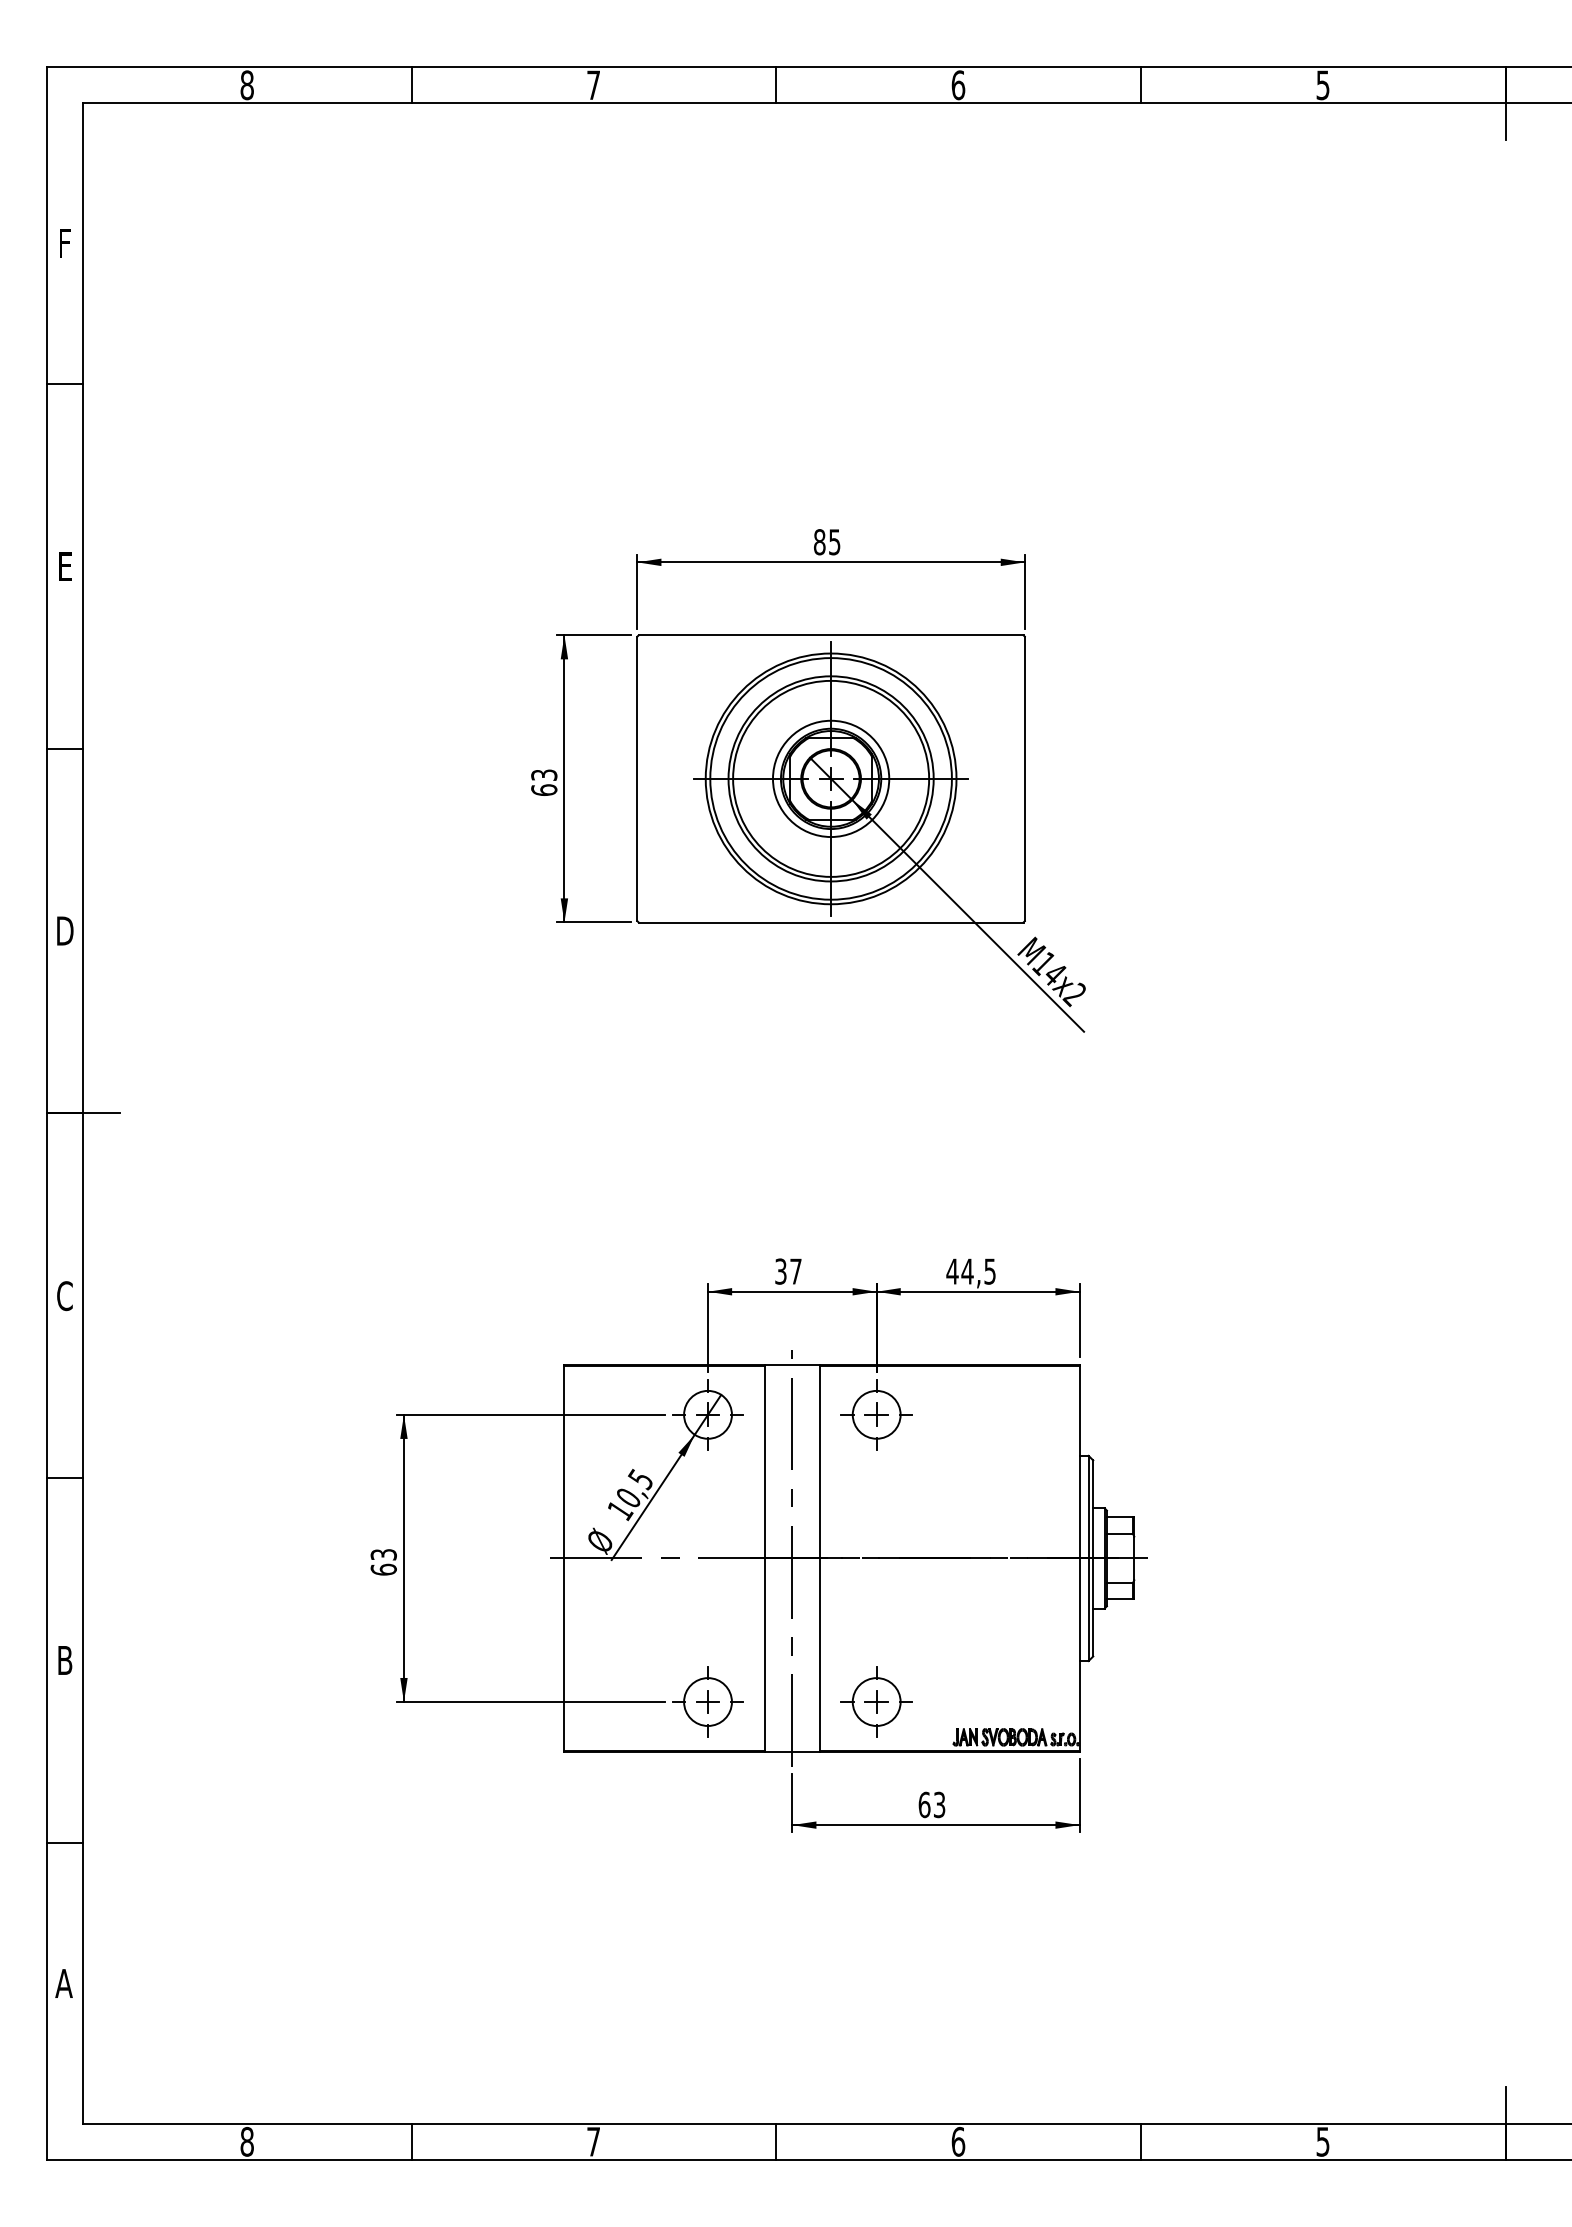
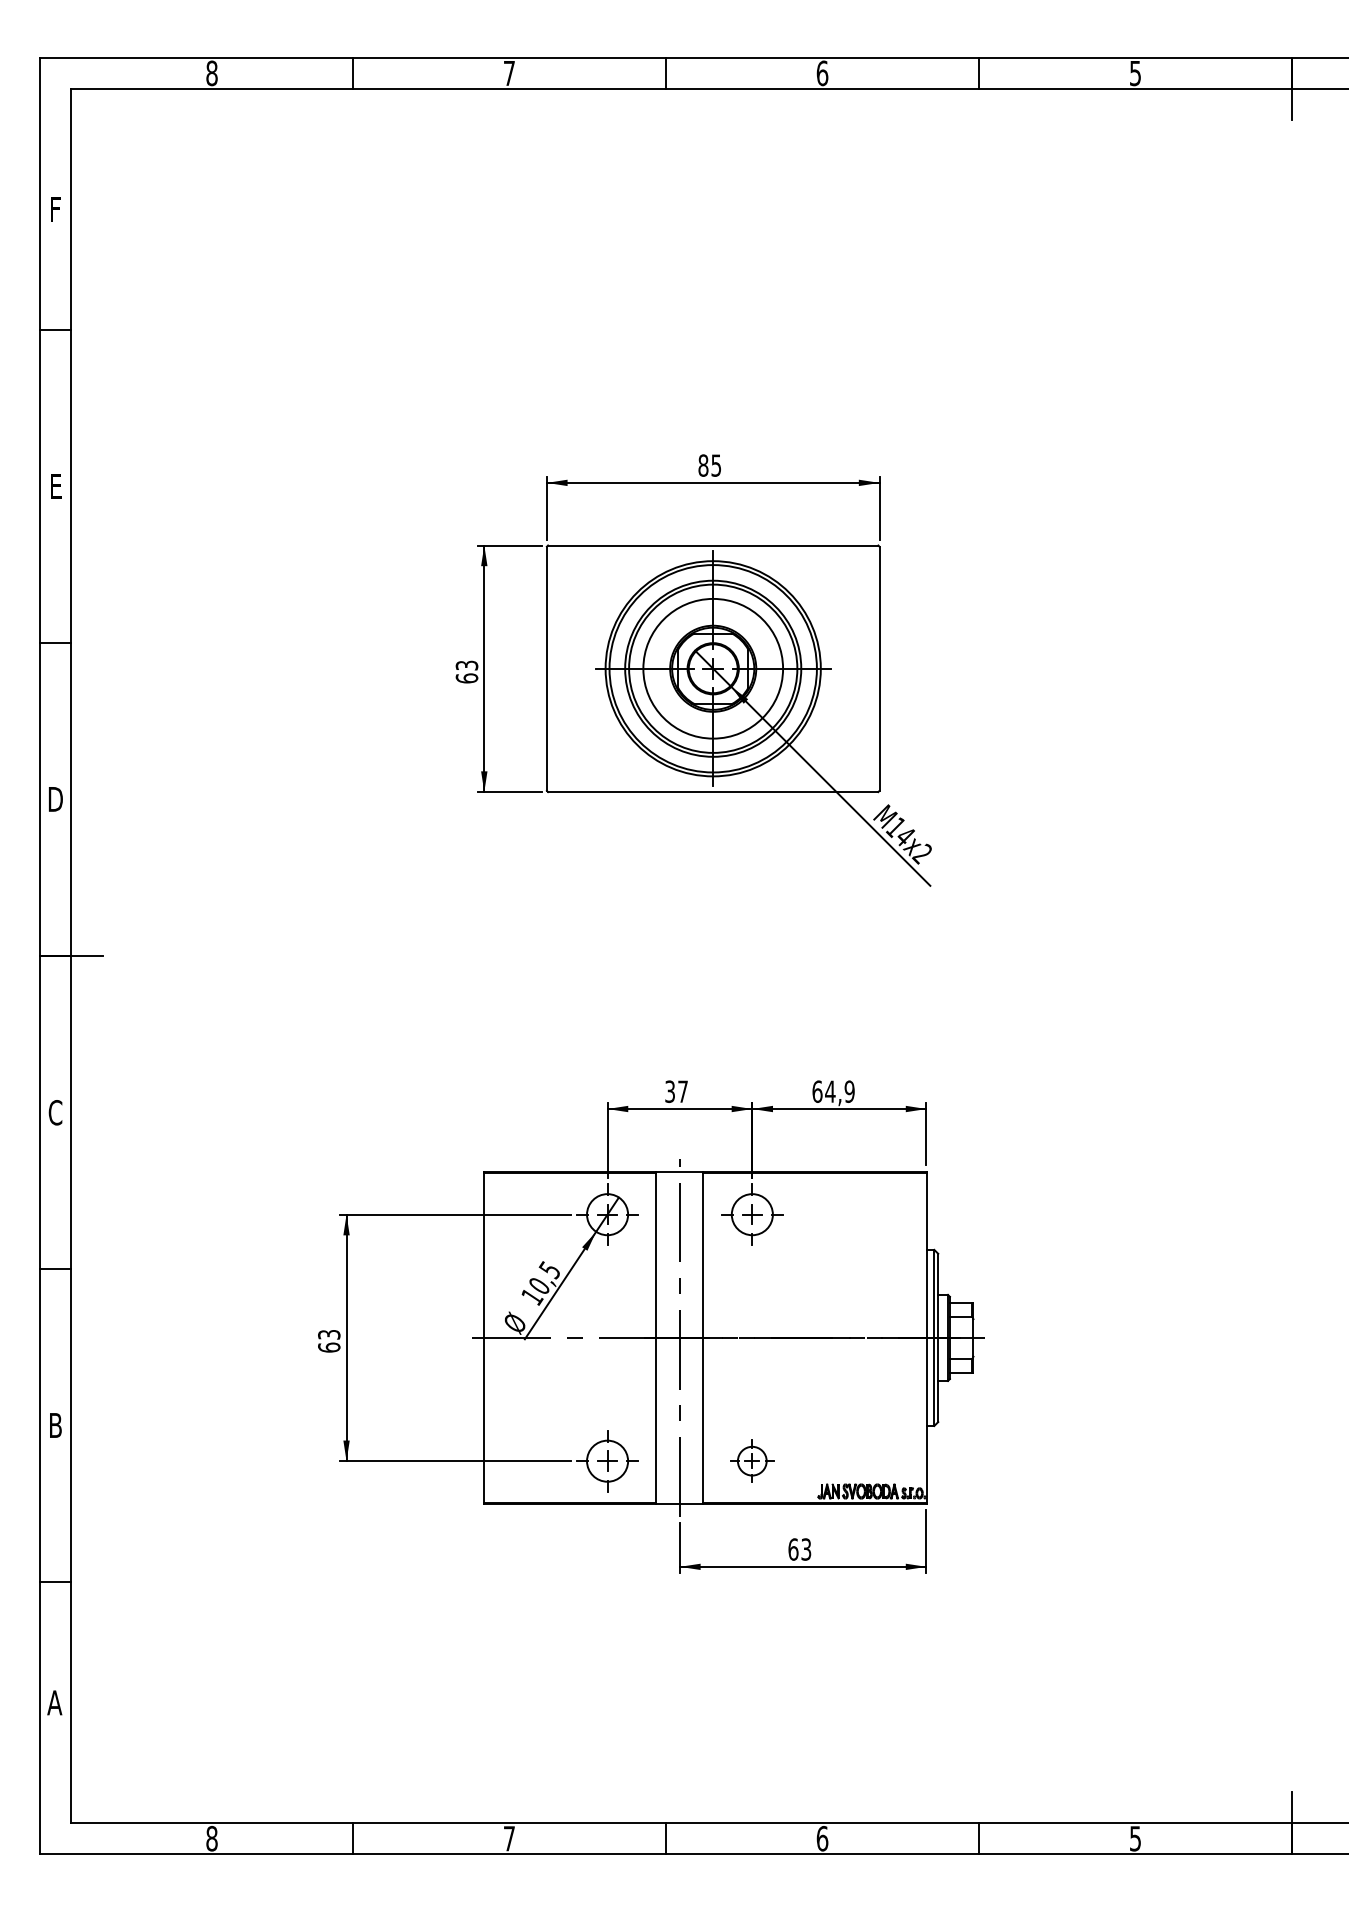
circle: (830, 778) -> (712, 668), size x1.4
text: (970, 1271) -> (832, 1091), 44,5 -> 64,9
part: (876, 1701) -> (752, 1460), size x0.7

